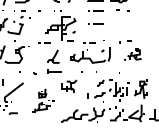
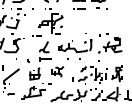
line: (95, 23) -> (79, 19), removed
line: (89, 42) -> (74, 35), removed
part: (132, 54) -> (109, 45), size x1.67
part: (43, 100) -> (36, 83), size x1.67

